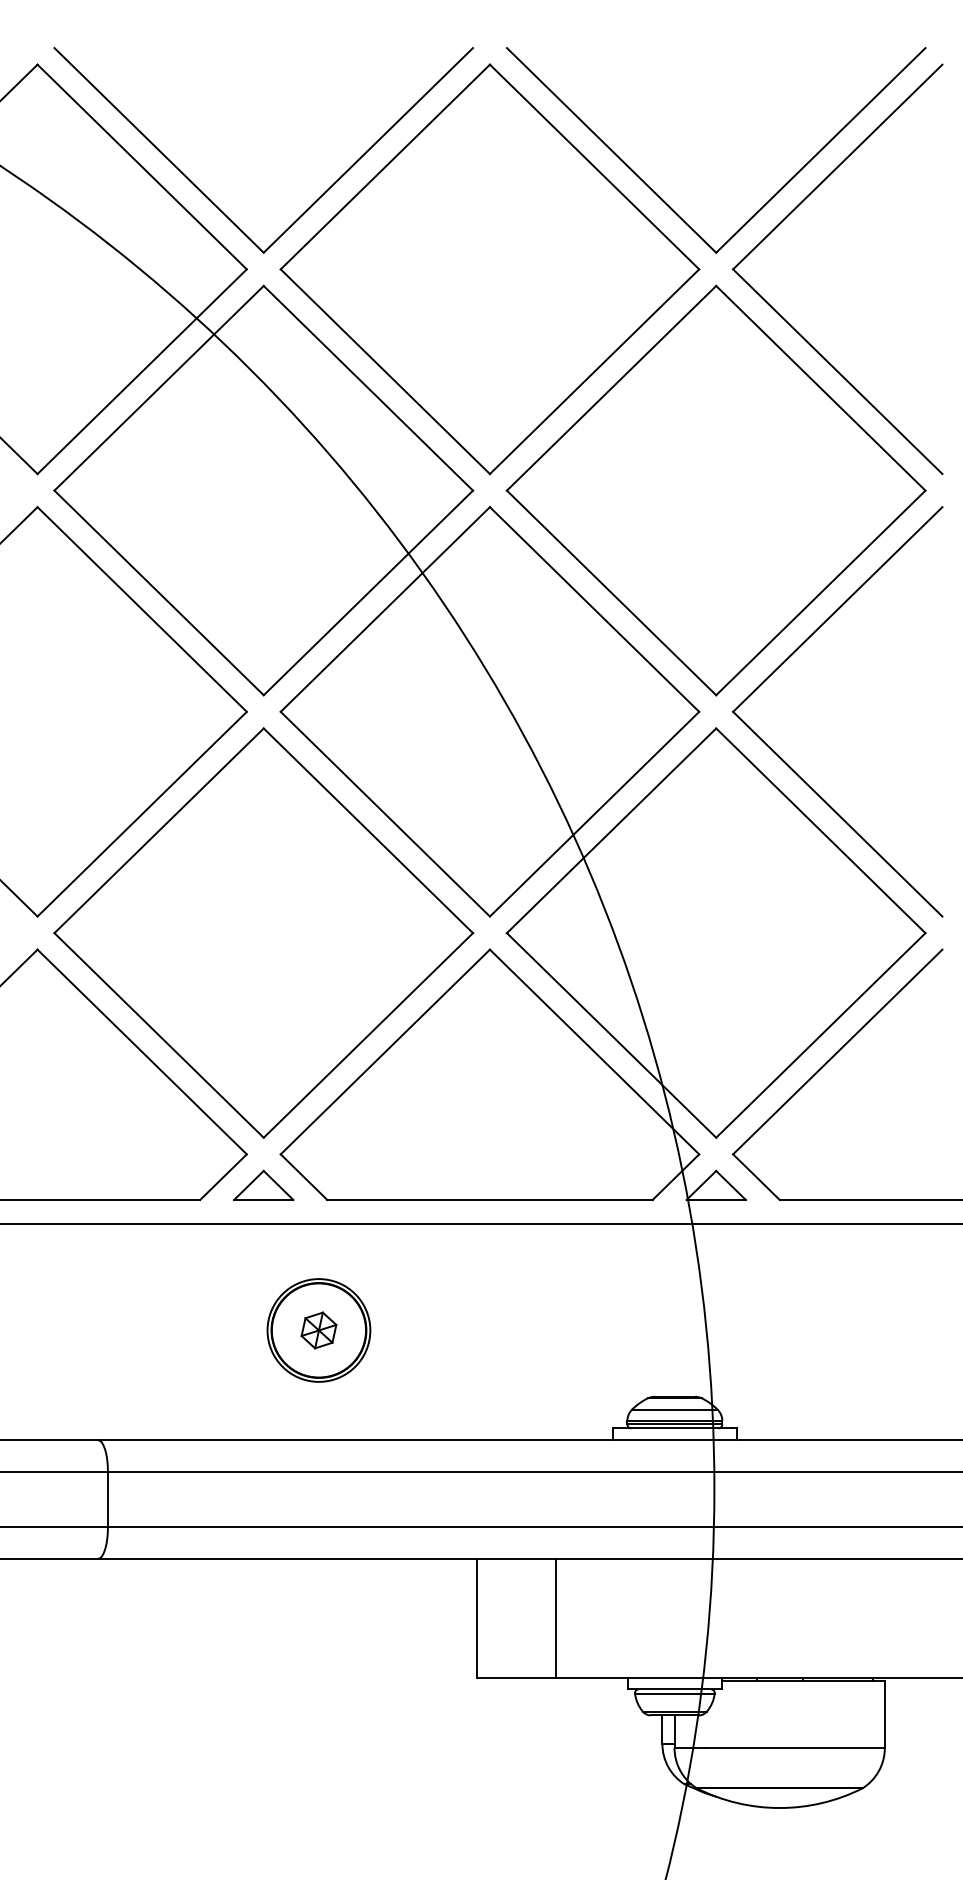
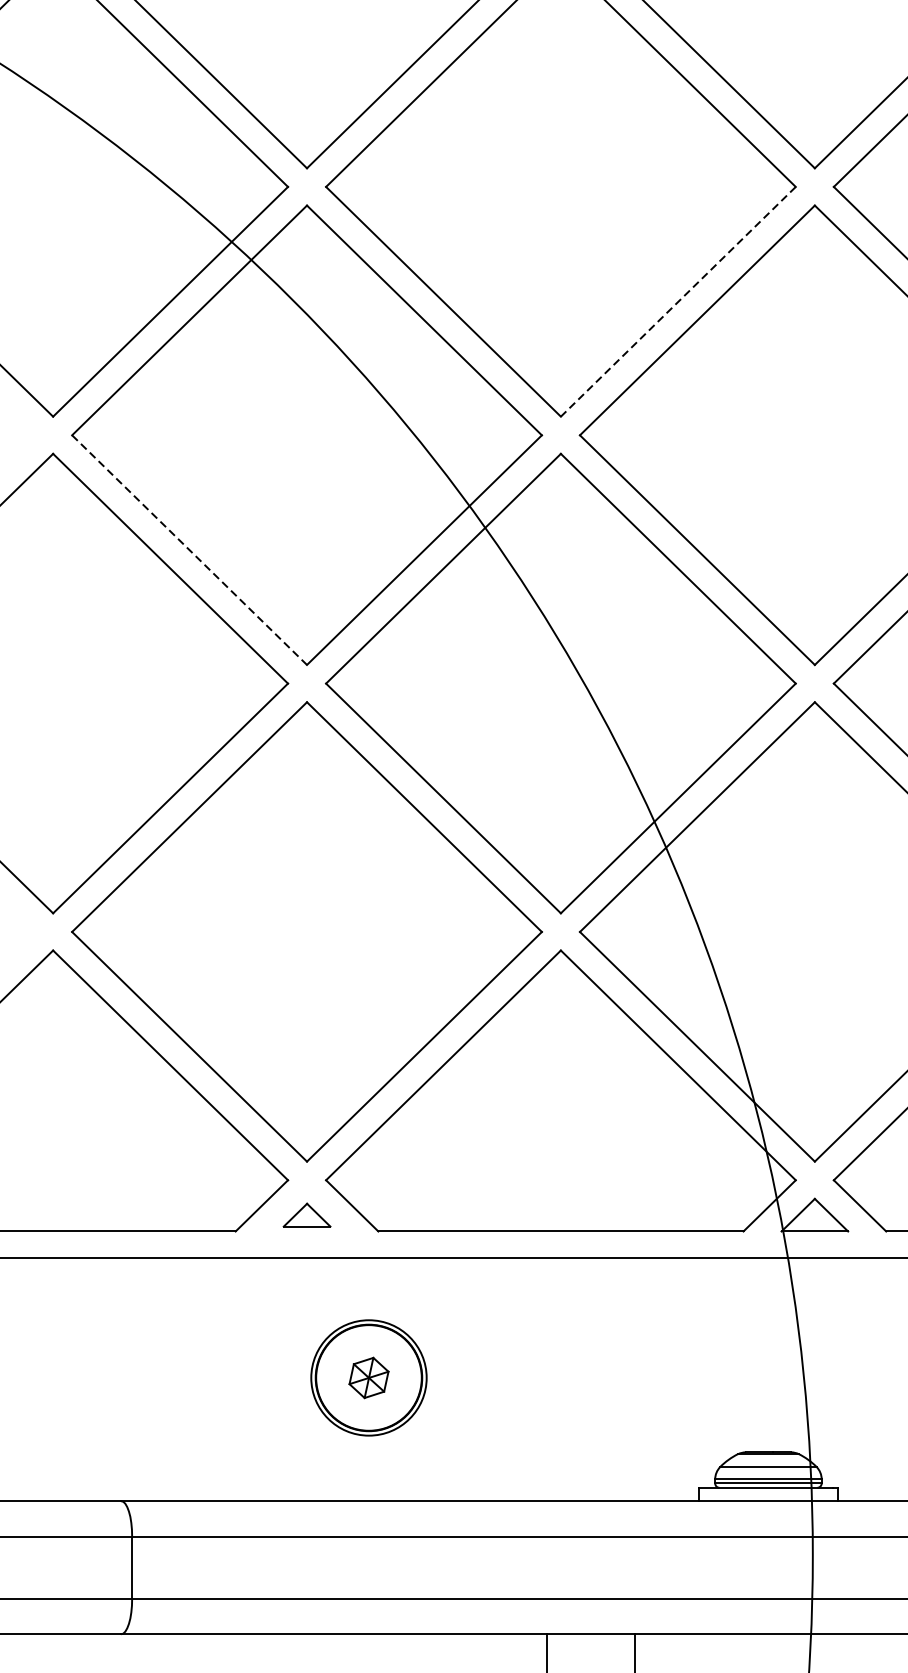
line: (594, 372) -> (678, 302), solid -> dashed
line: (159, 593) -> (190, 550), solid -> dashed
part: (263, 1185) -> (306, 1215), size x0.7

